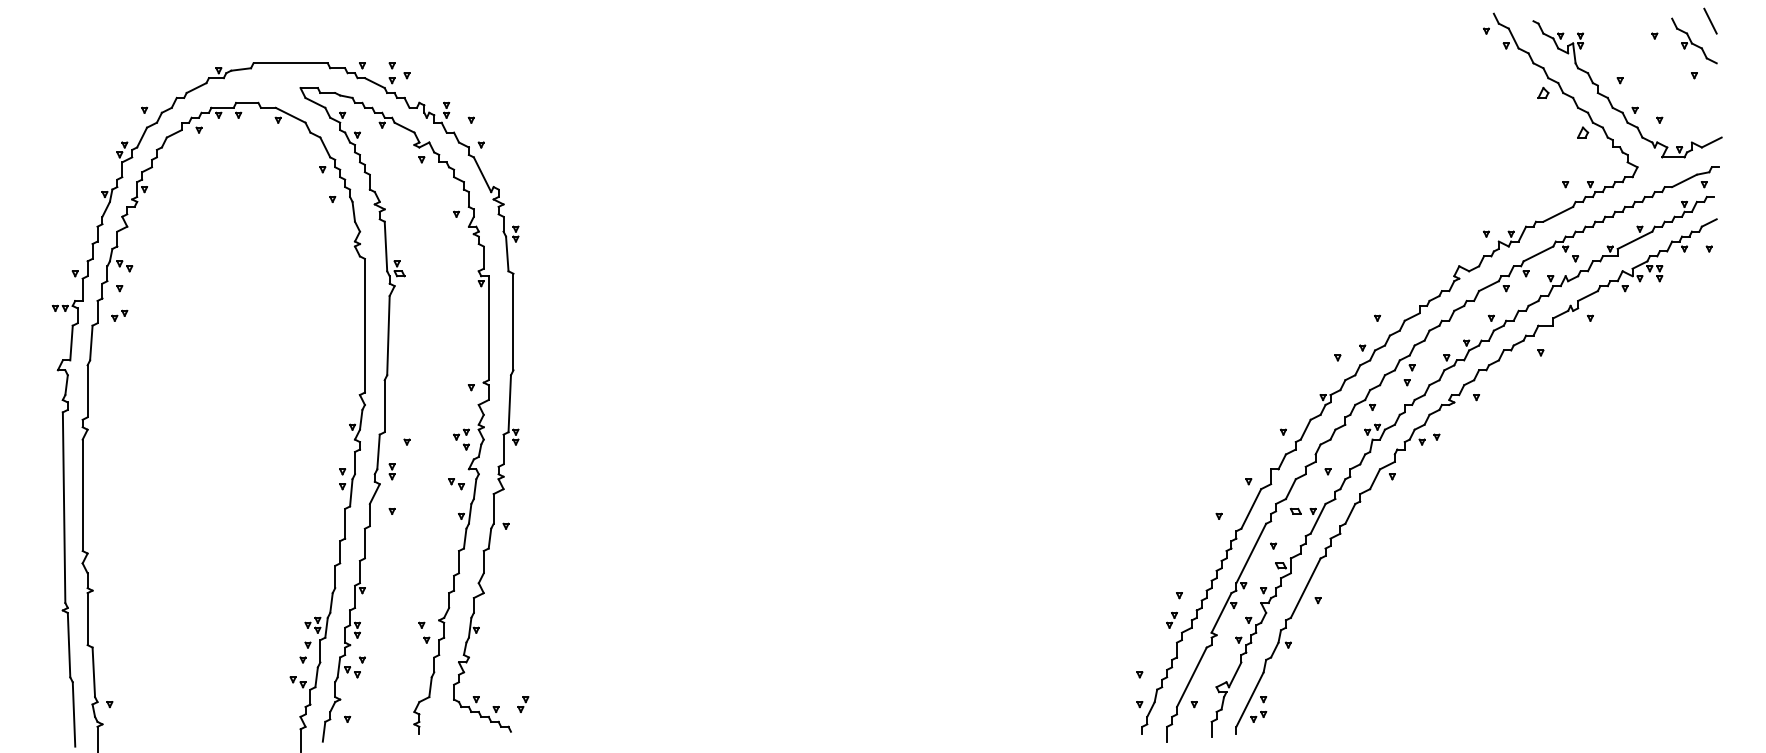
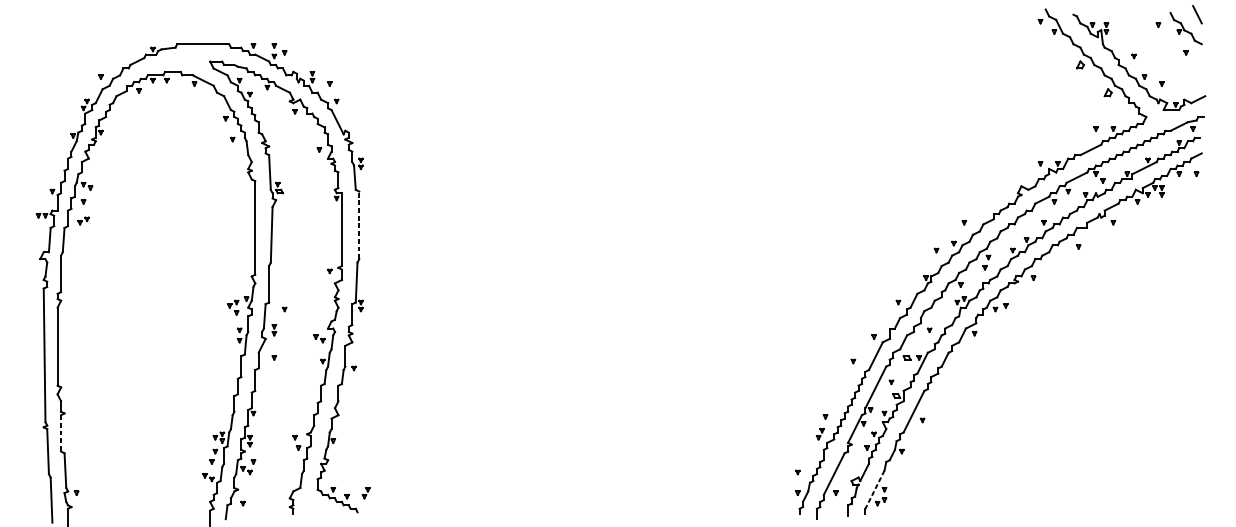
line: (513, 321) -> (359, 224), solid -> dashed
part: (461, 439) -> (233, 307), moved
line: (87, 619) -> (60, 433), solid -> dashed
line: (1249, 700) -> (874, 490), solid -> dashed

